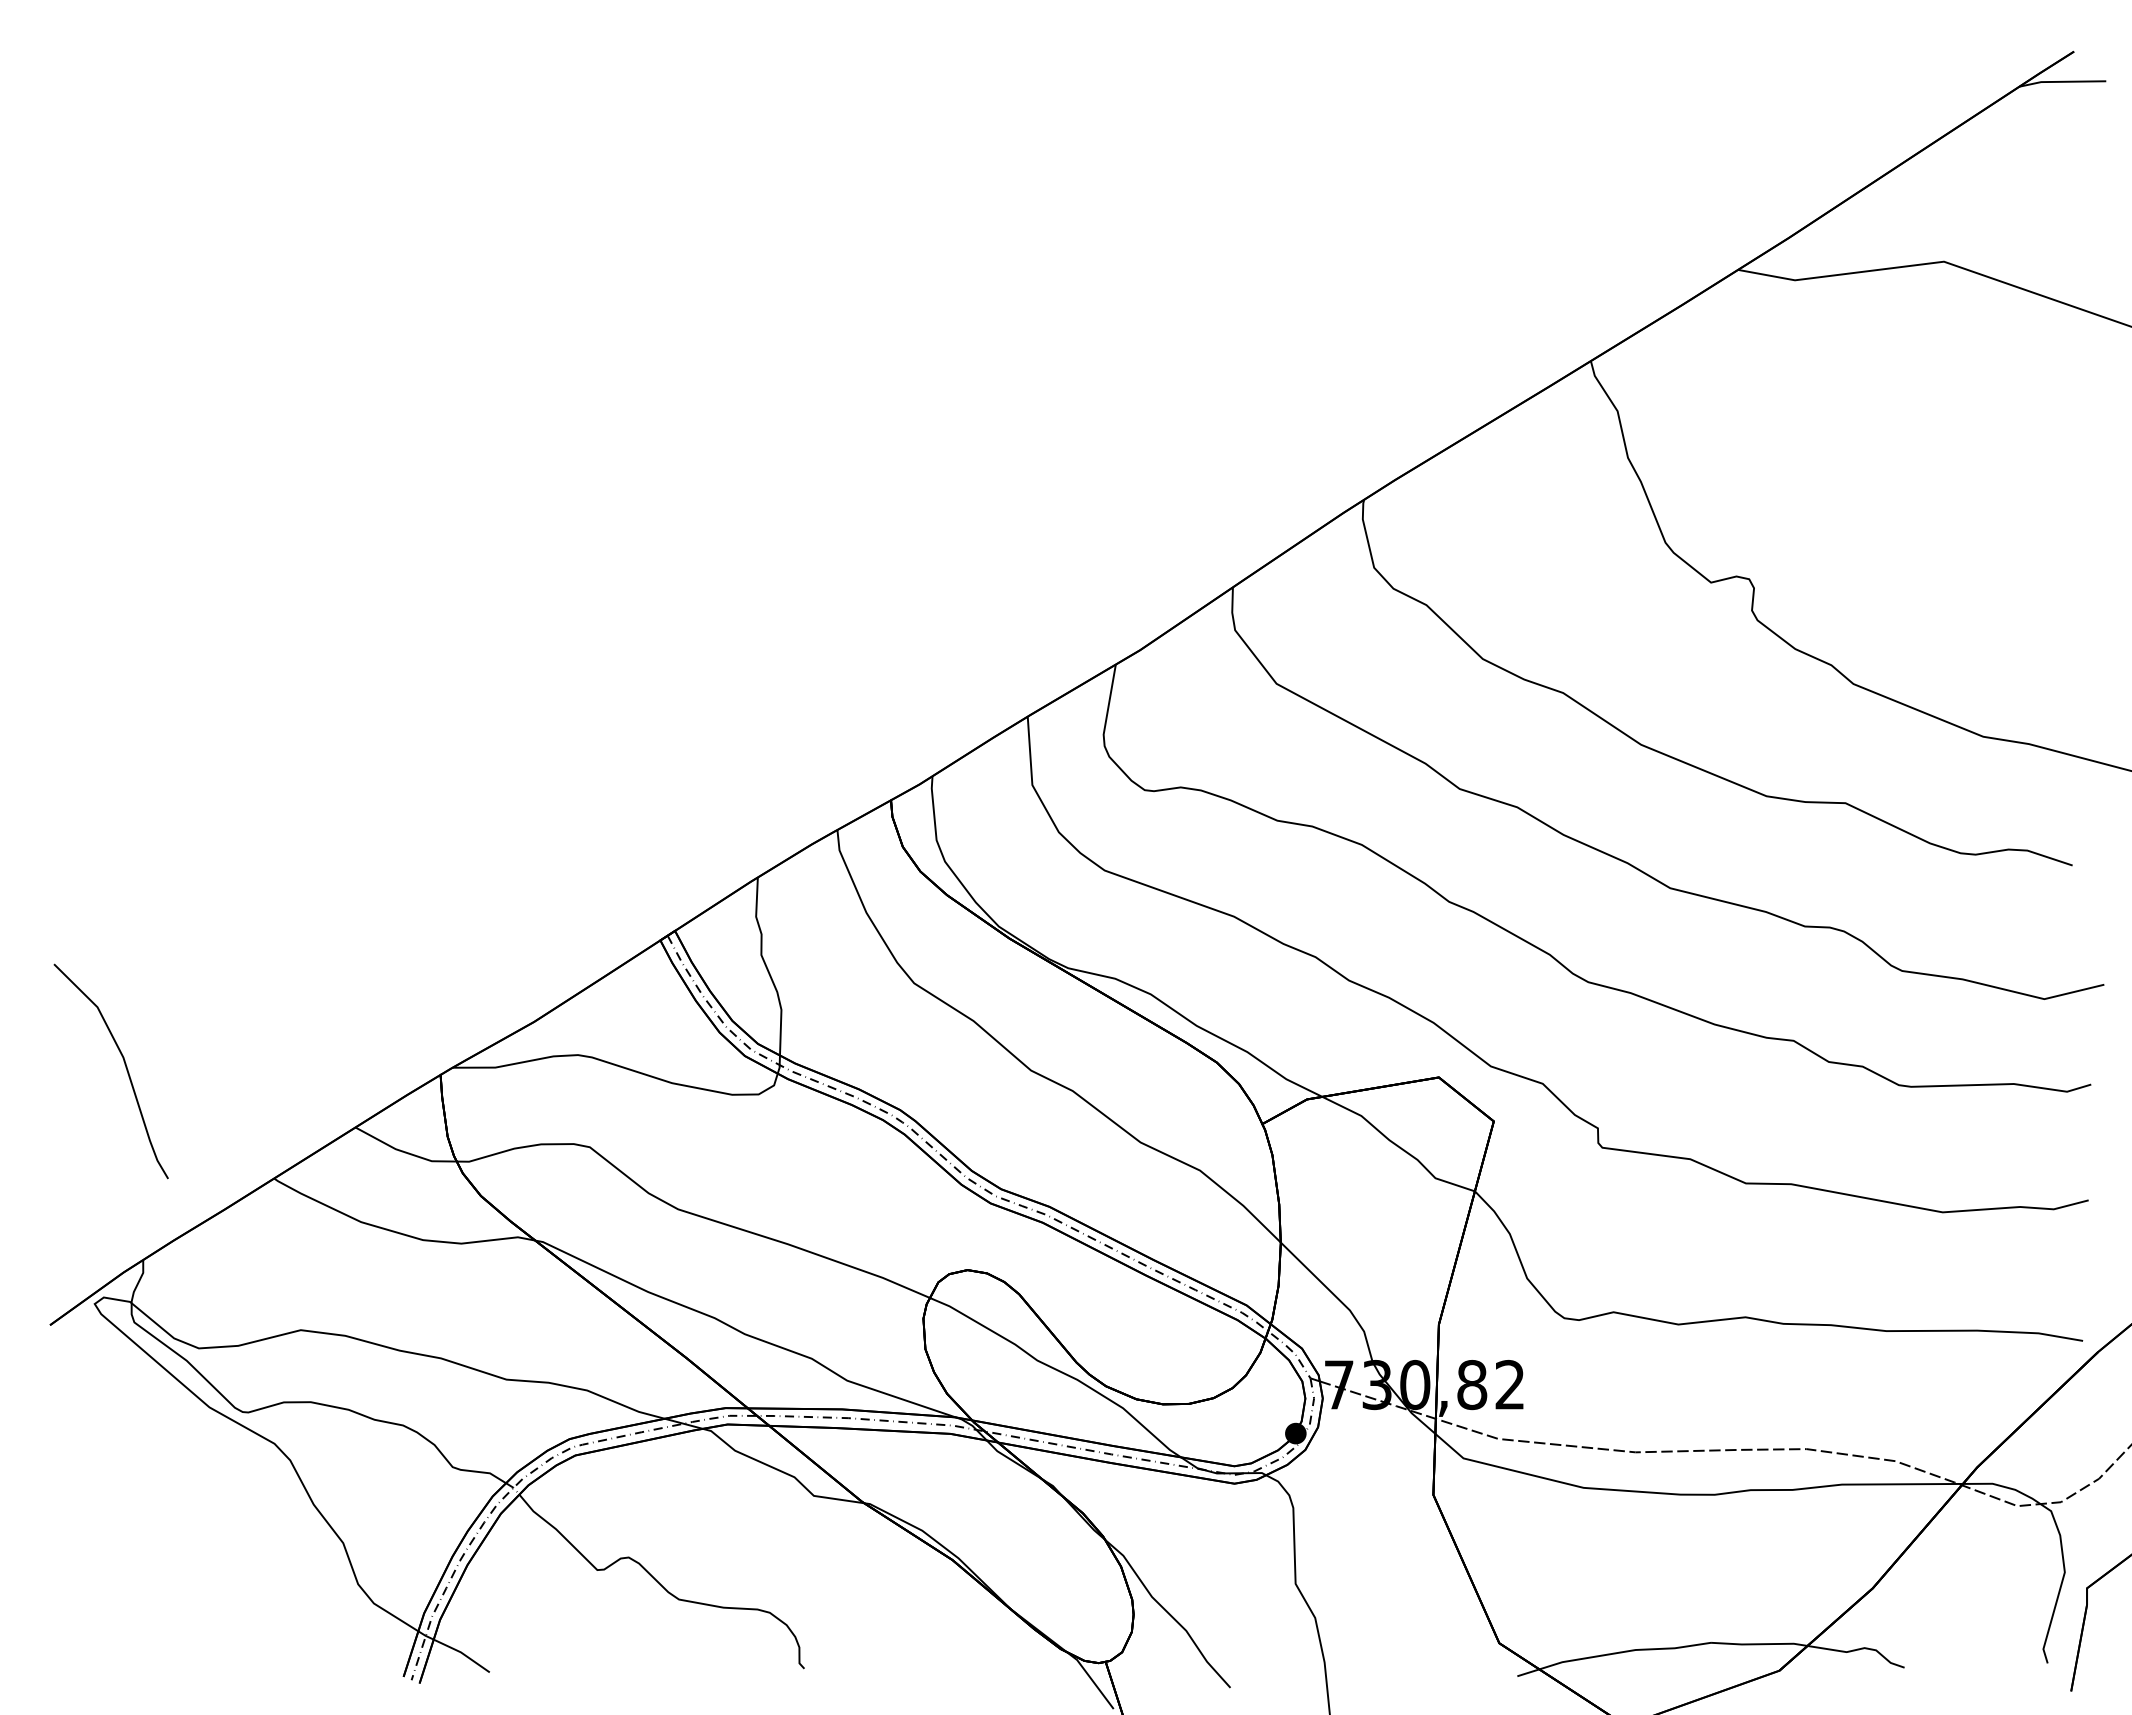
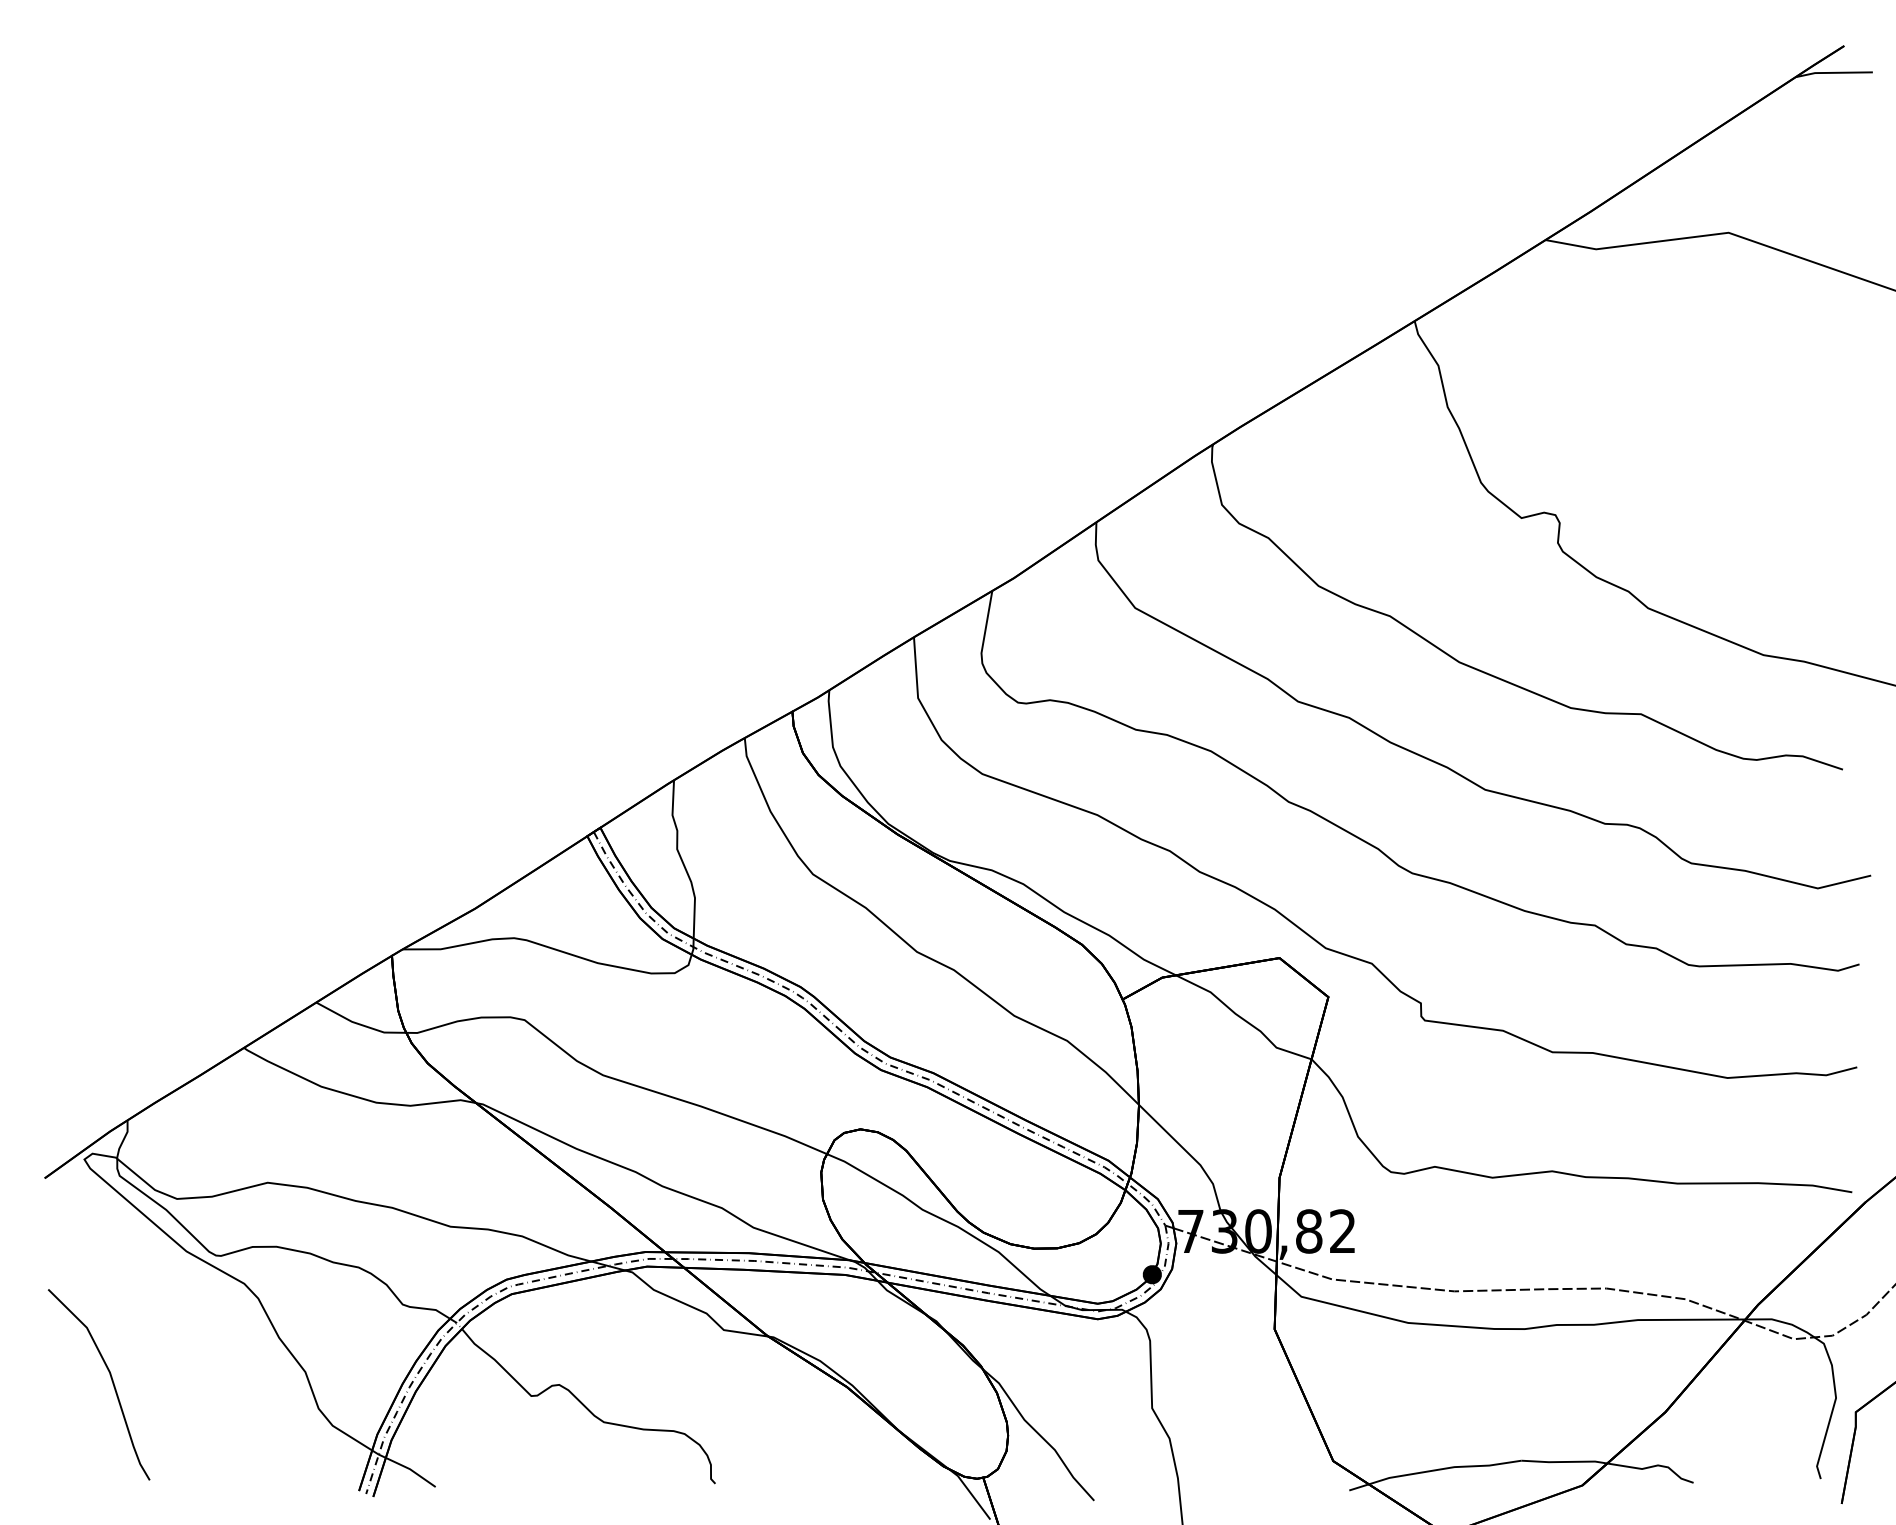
curve: (125, 1067) -> (111, 1381), moved

